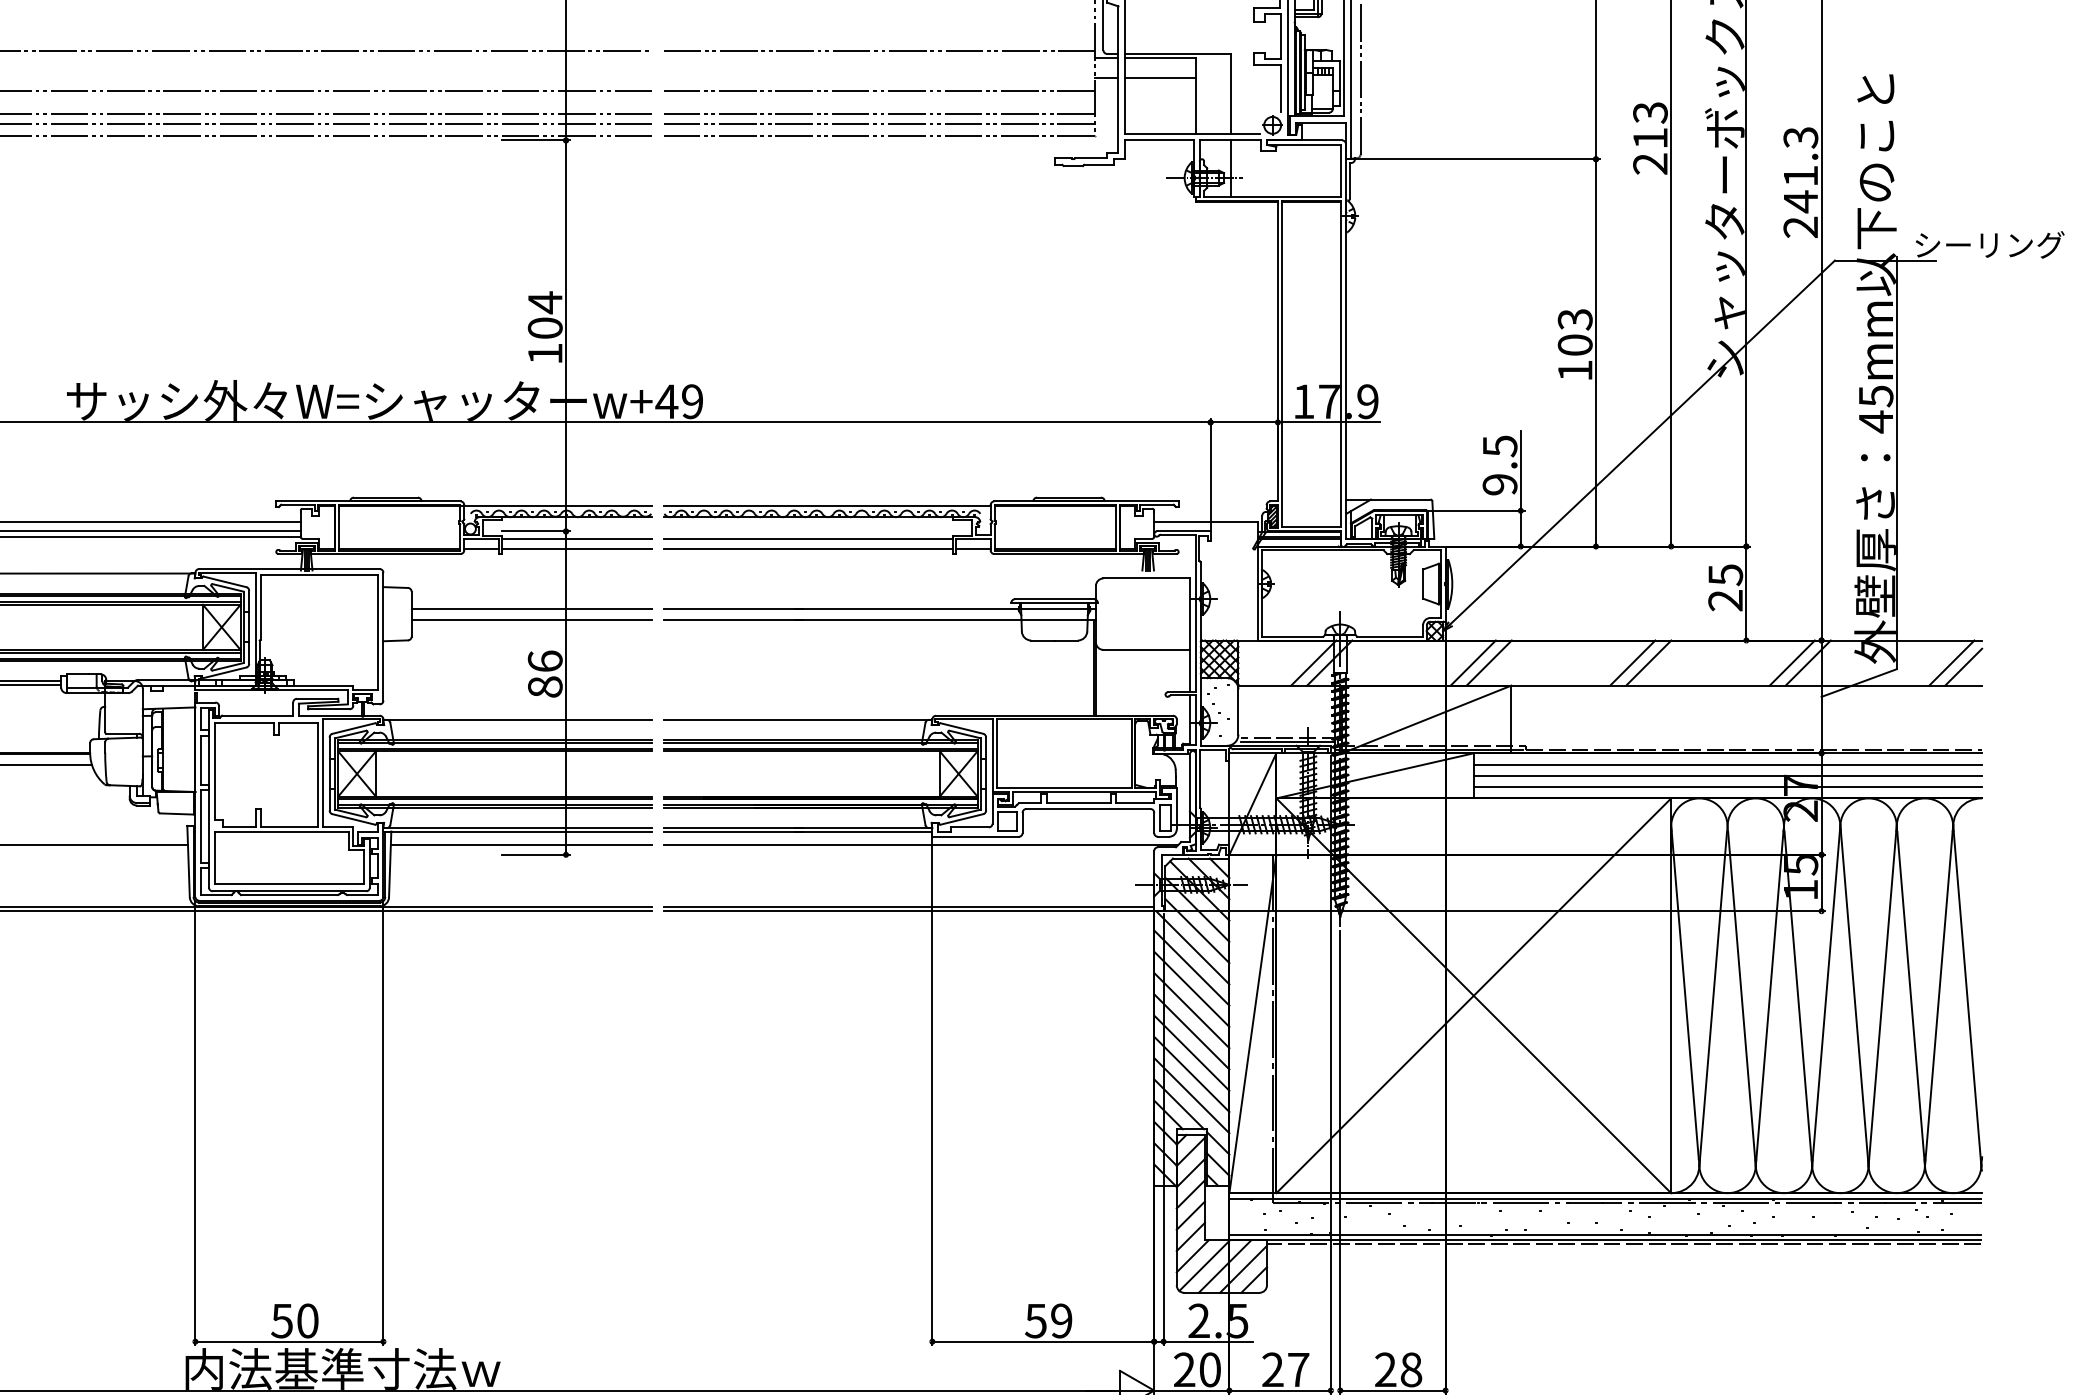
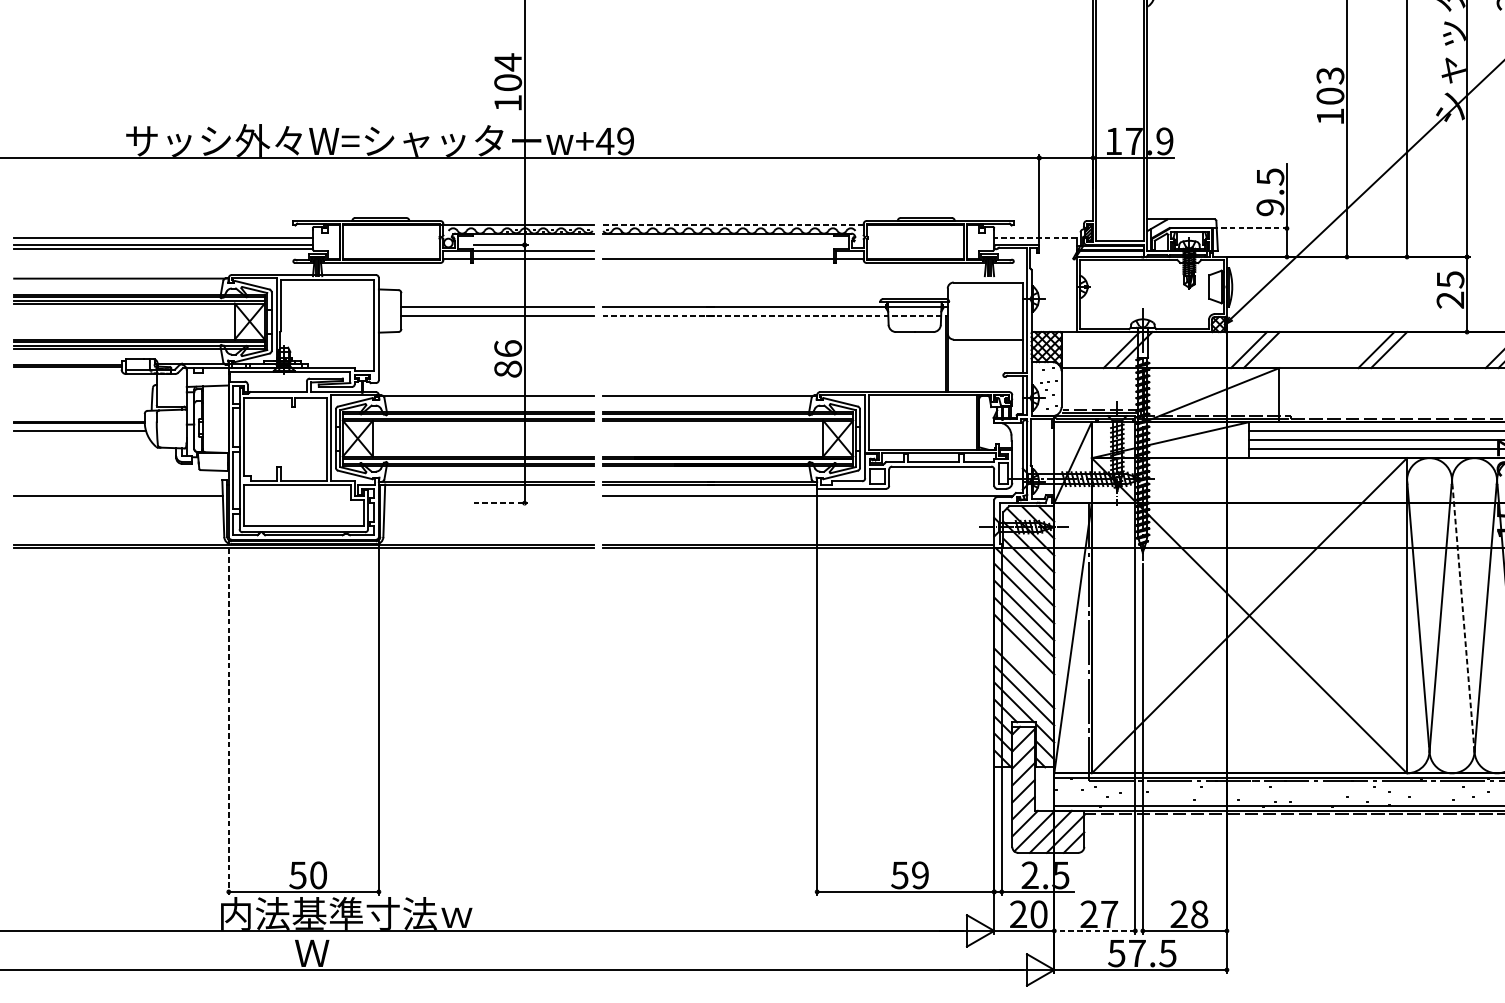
line: (827, 505) -> (733, 224), solid -> dashed
line: (1475, 510) -> (1250, 228), solid -> dashed
line: (1205, 522) -> (1035, 237), solid -> dashed
line: (808, 539) -> (718, 251), removed
line: (880, 619) -> (775, 315), solid -> dashed
line: (521, 845) -> (489, 495), removed
line: (535, 854) -> (500, 502), solid -> dashed
line: (1741, 999) -> (1463, 618), solid -> dashed
line: (1191, 1052) -> (1024, 661), removed
line: (195, 1123) -> (228, 717), solid -> dashed
line: (1280, 1390) -> (1095, 930), solid -> dashed

